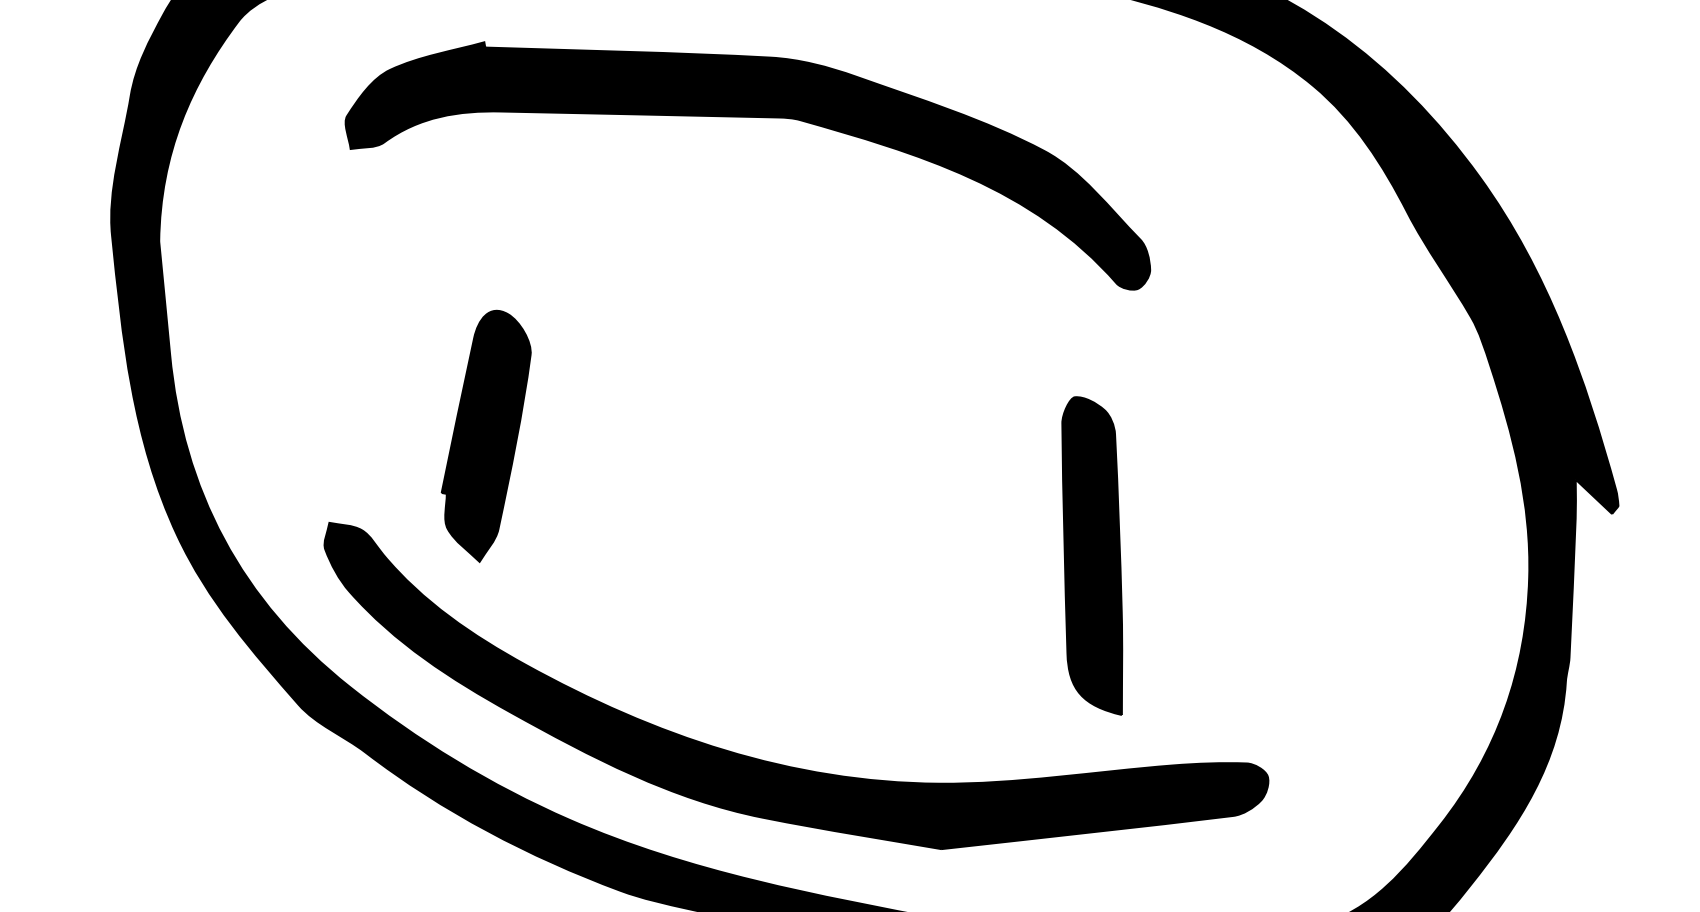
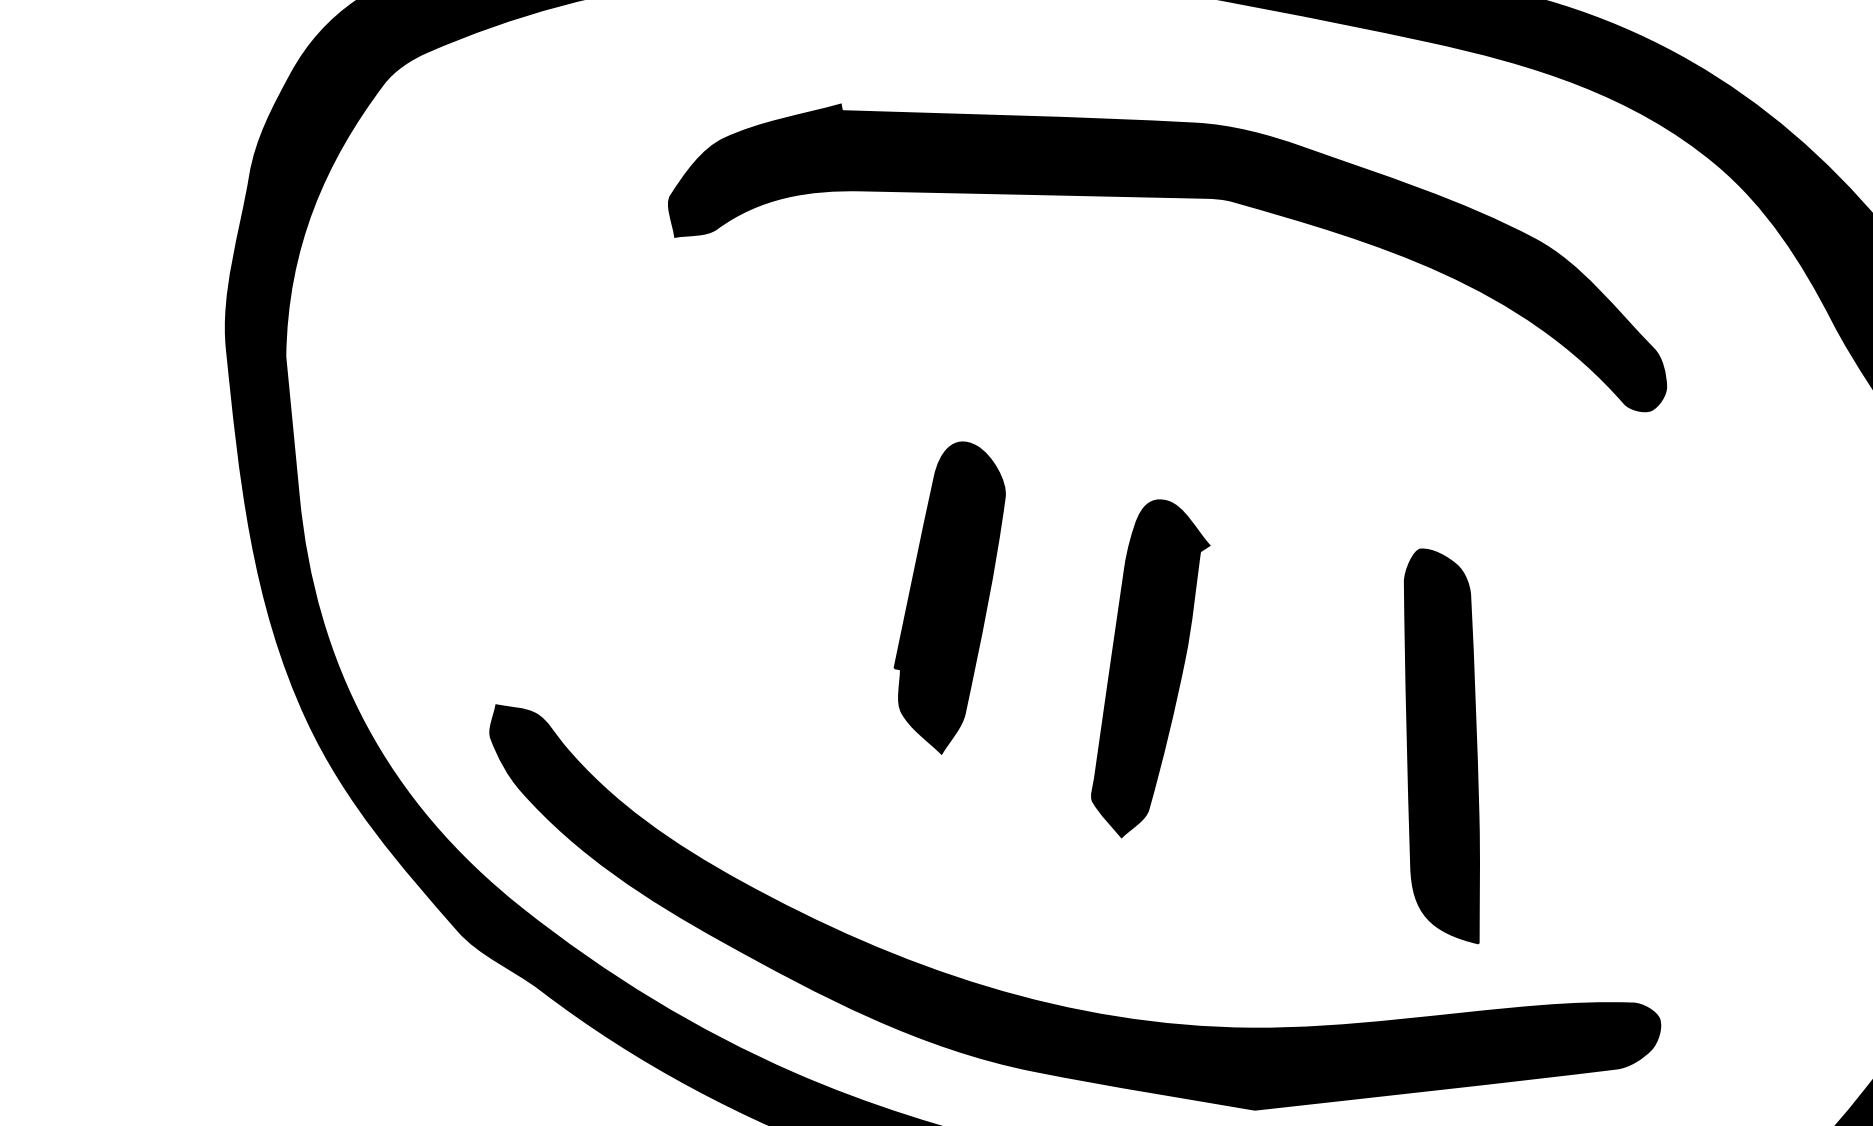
part: (747, 117) -> (1167, 197), moved
part: (485, 435) -> (948, 596), moved
part: (857, 493) -> (1150, 668), added

